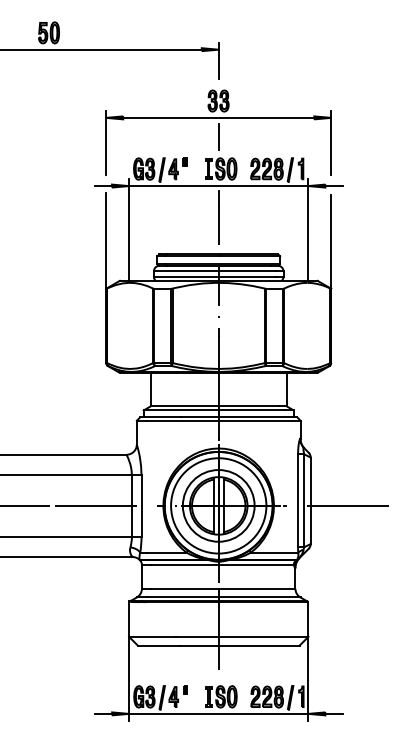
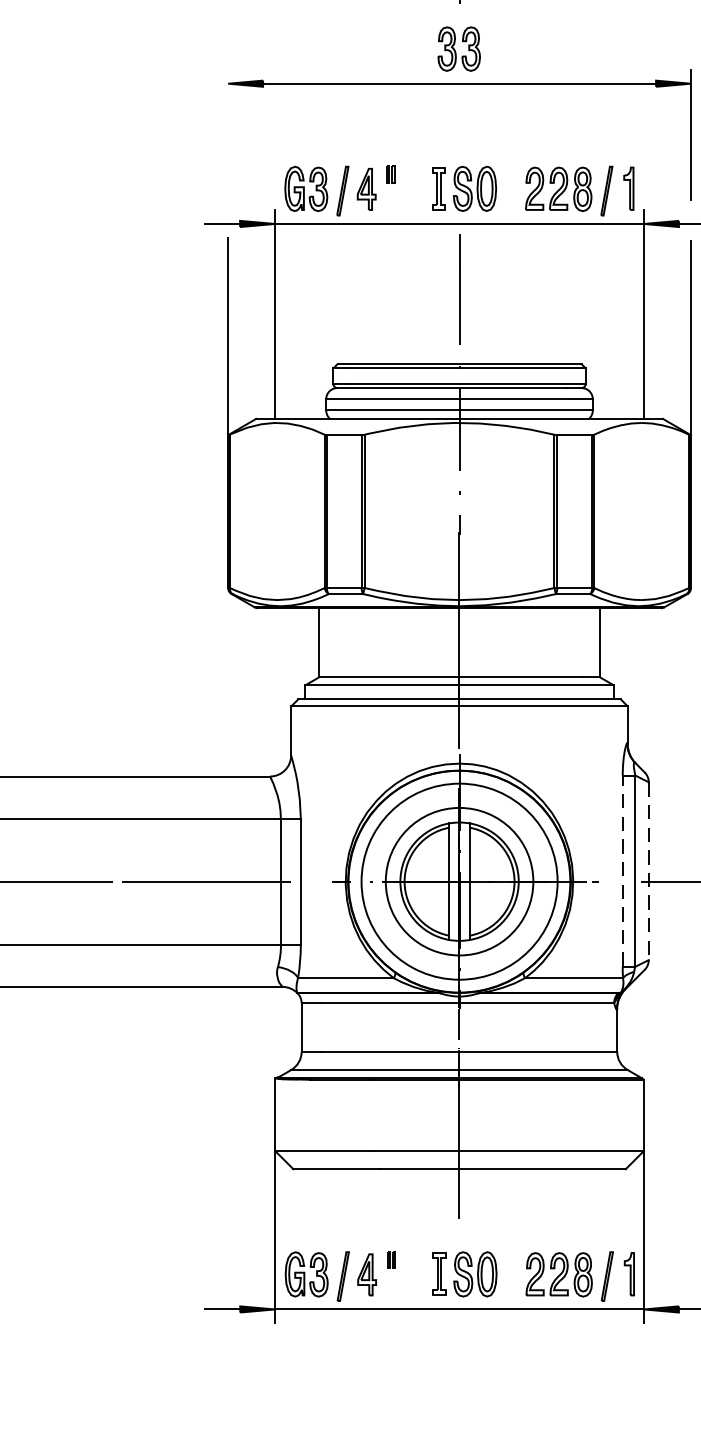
line: (218, 136) -> (459, 121), removed
line: (106, 143) -> (228, 136), removed
line: (298, 500) -> (623, 870), solid -> dashed
line: (310, 501) -> (648, 872), solid -> dashed

